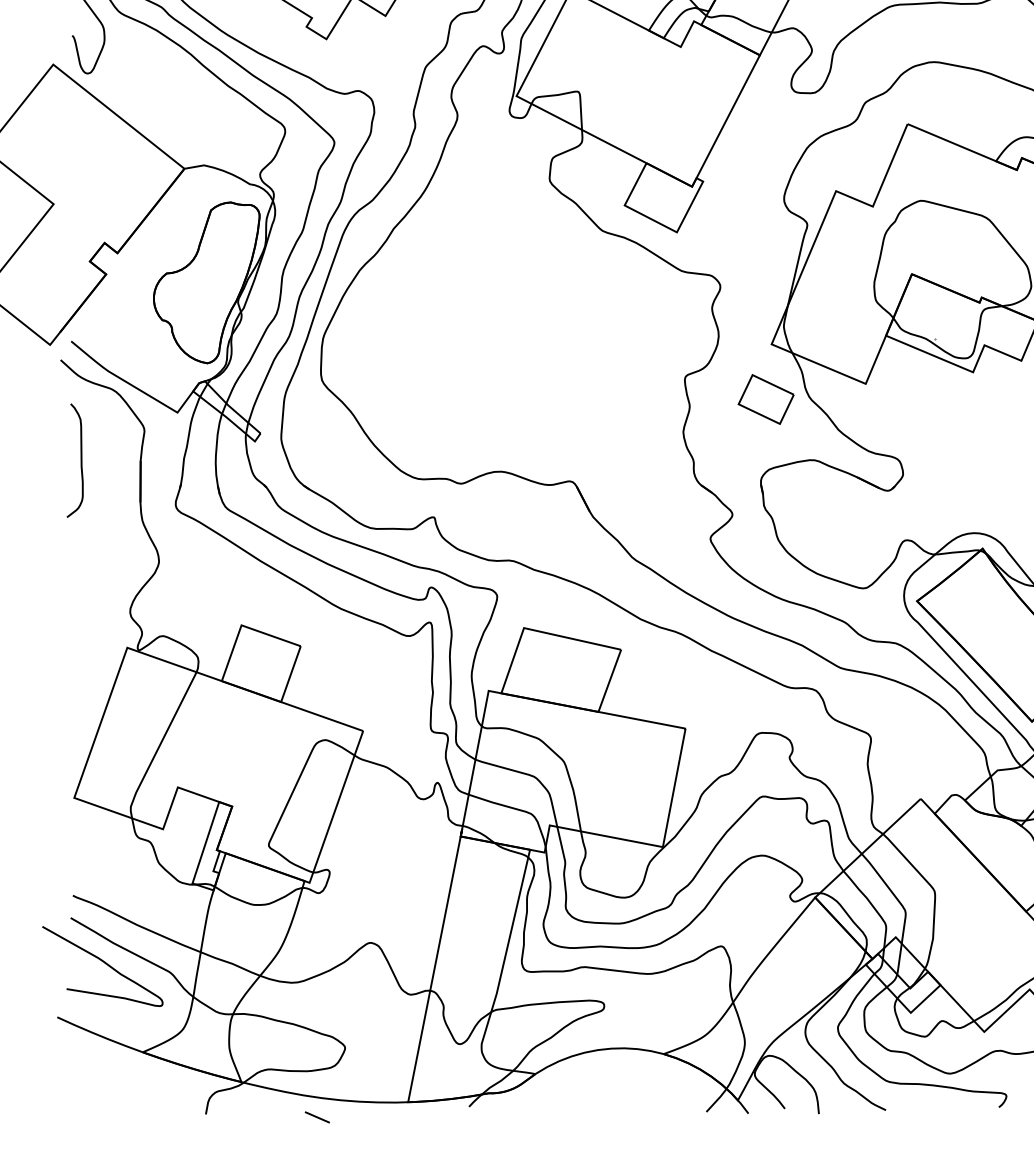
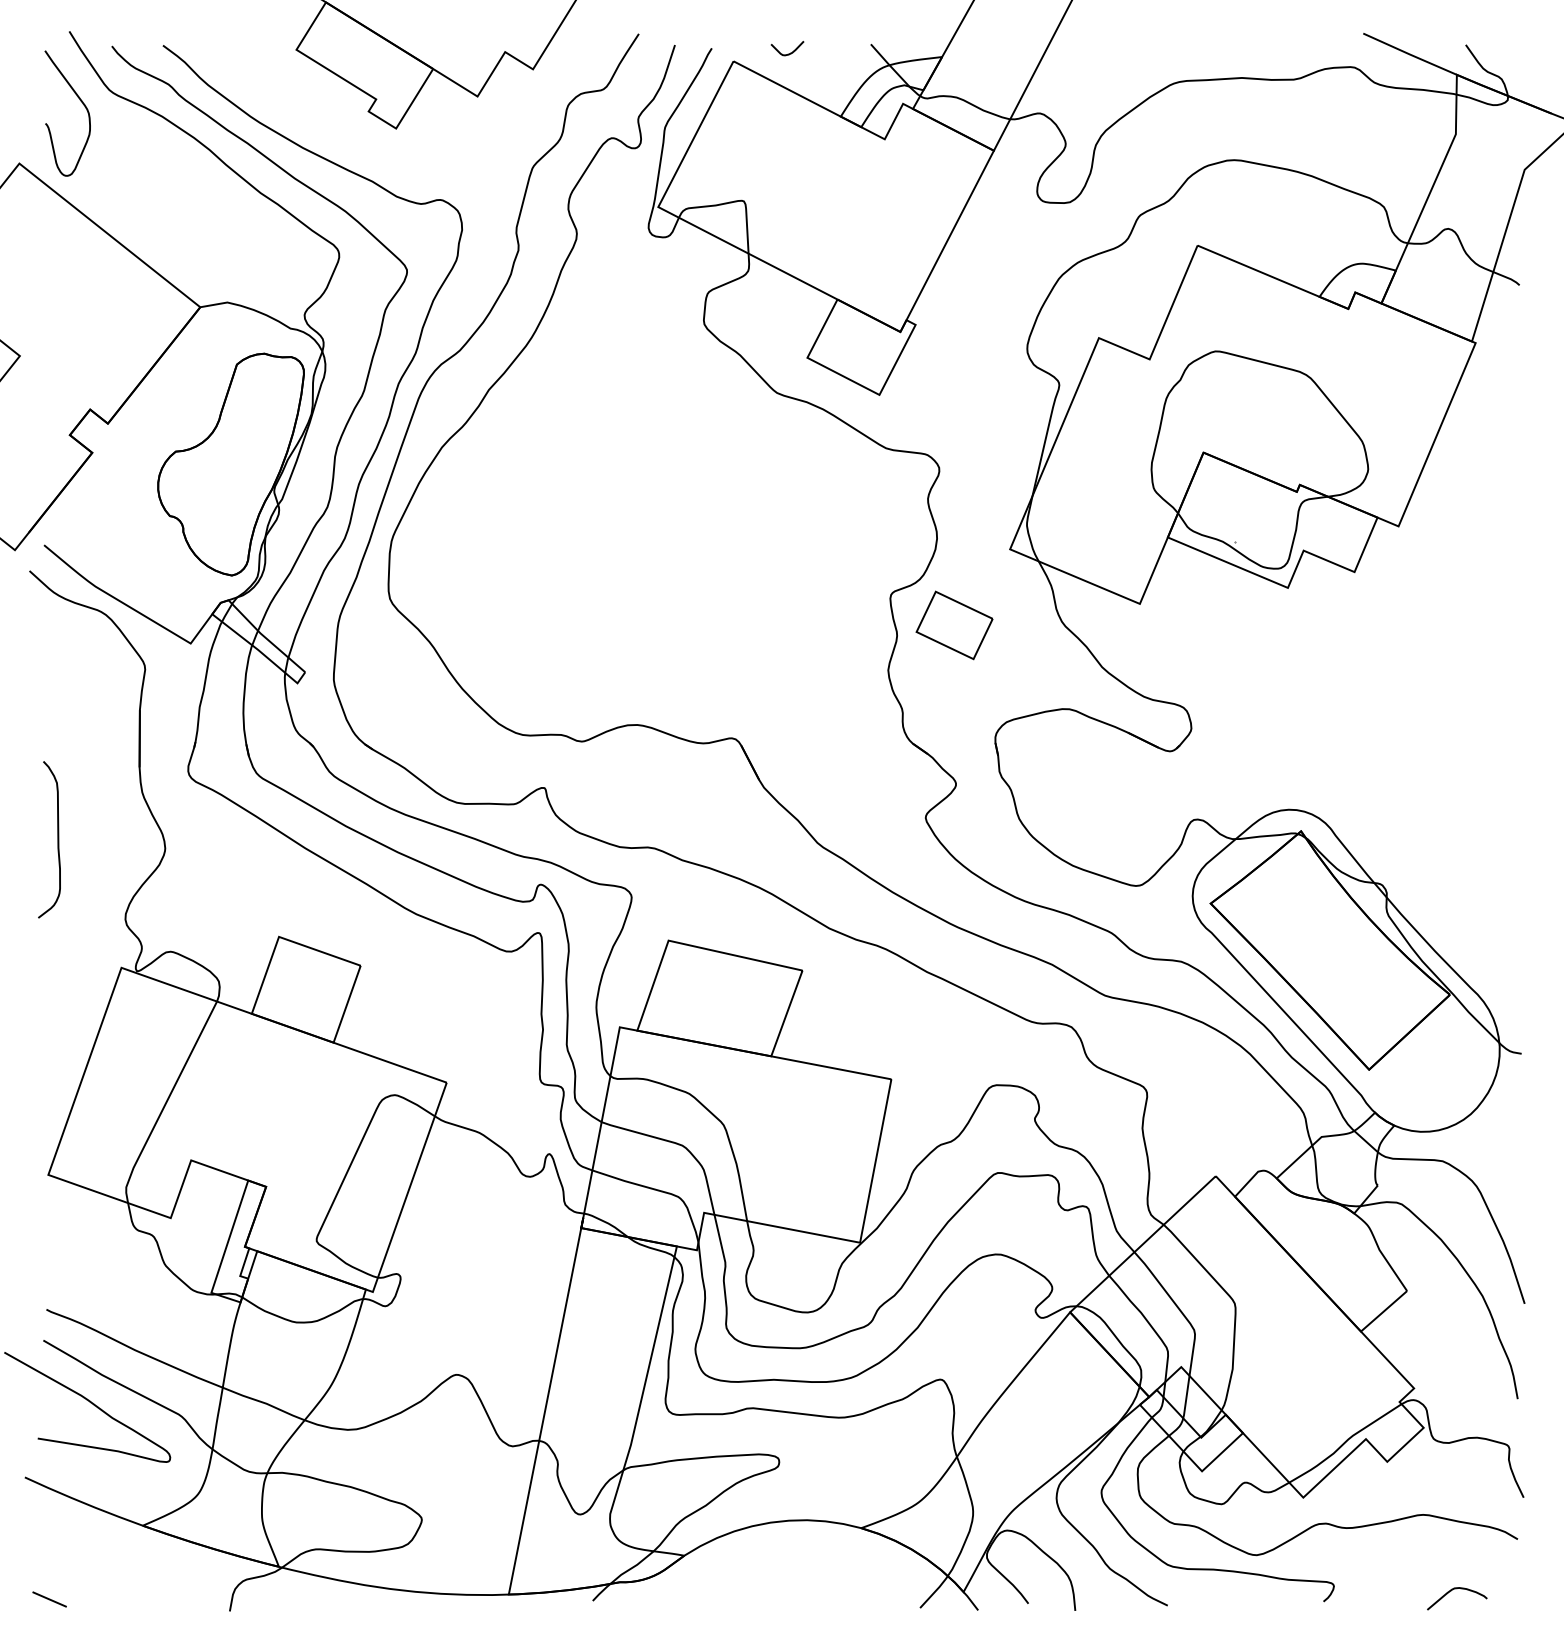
part: (766, 399) -> (954, 625), moved
curve: (80, 460) -> (57, 839), moved
line: (317, 1117) -> (49, 1599), moved

